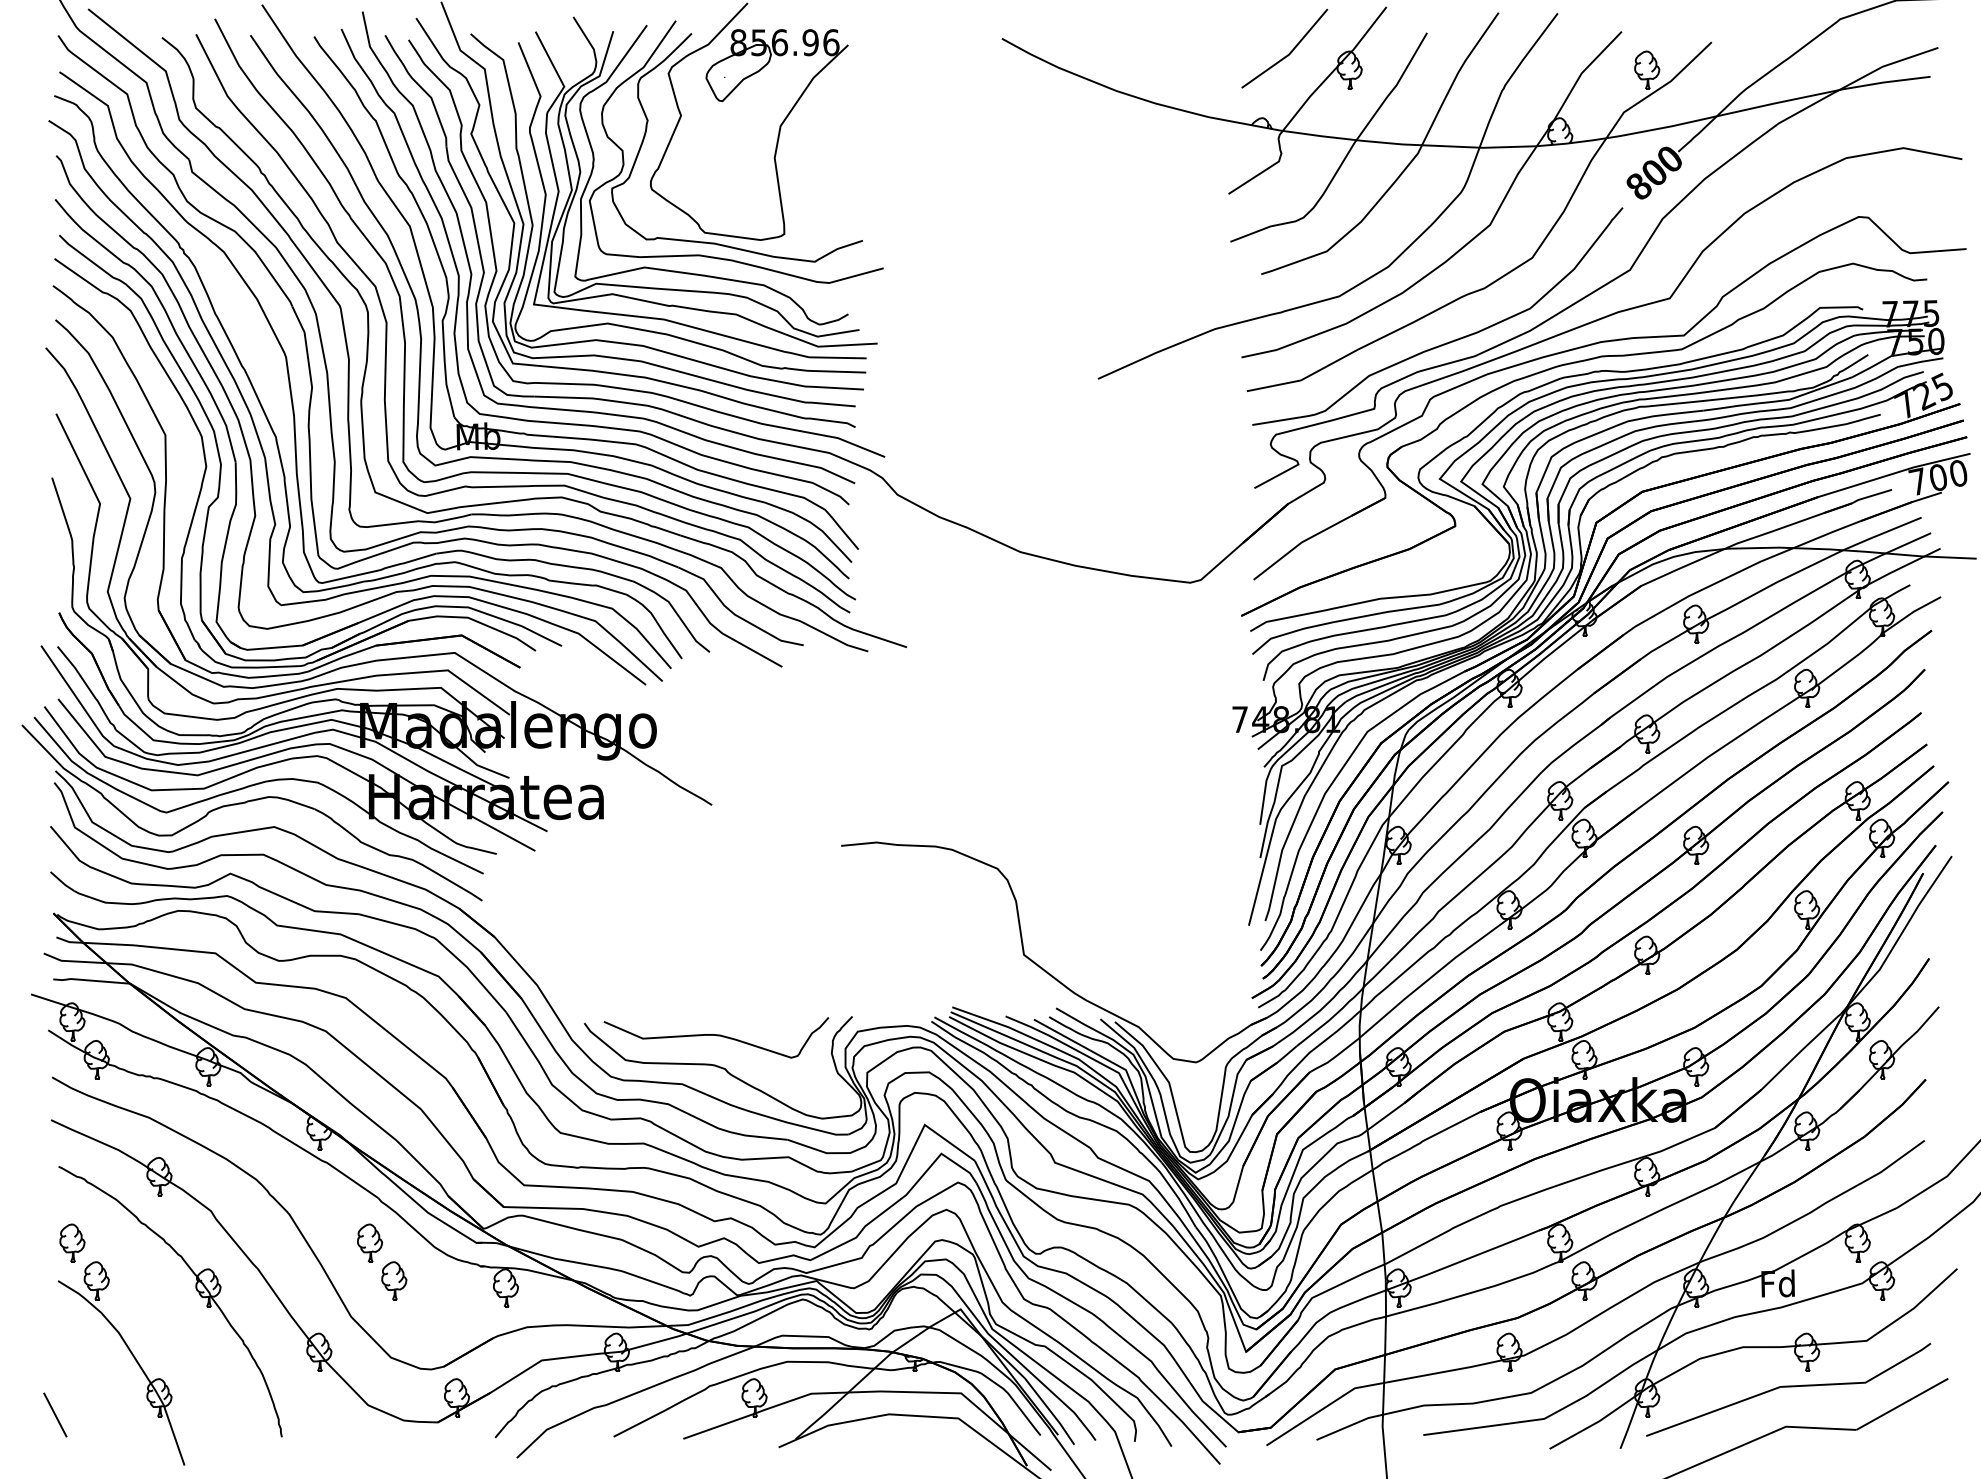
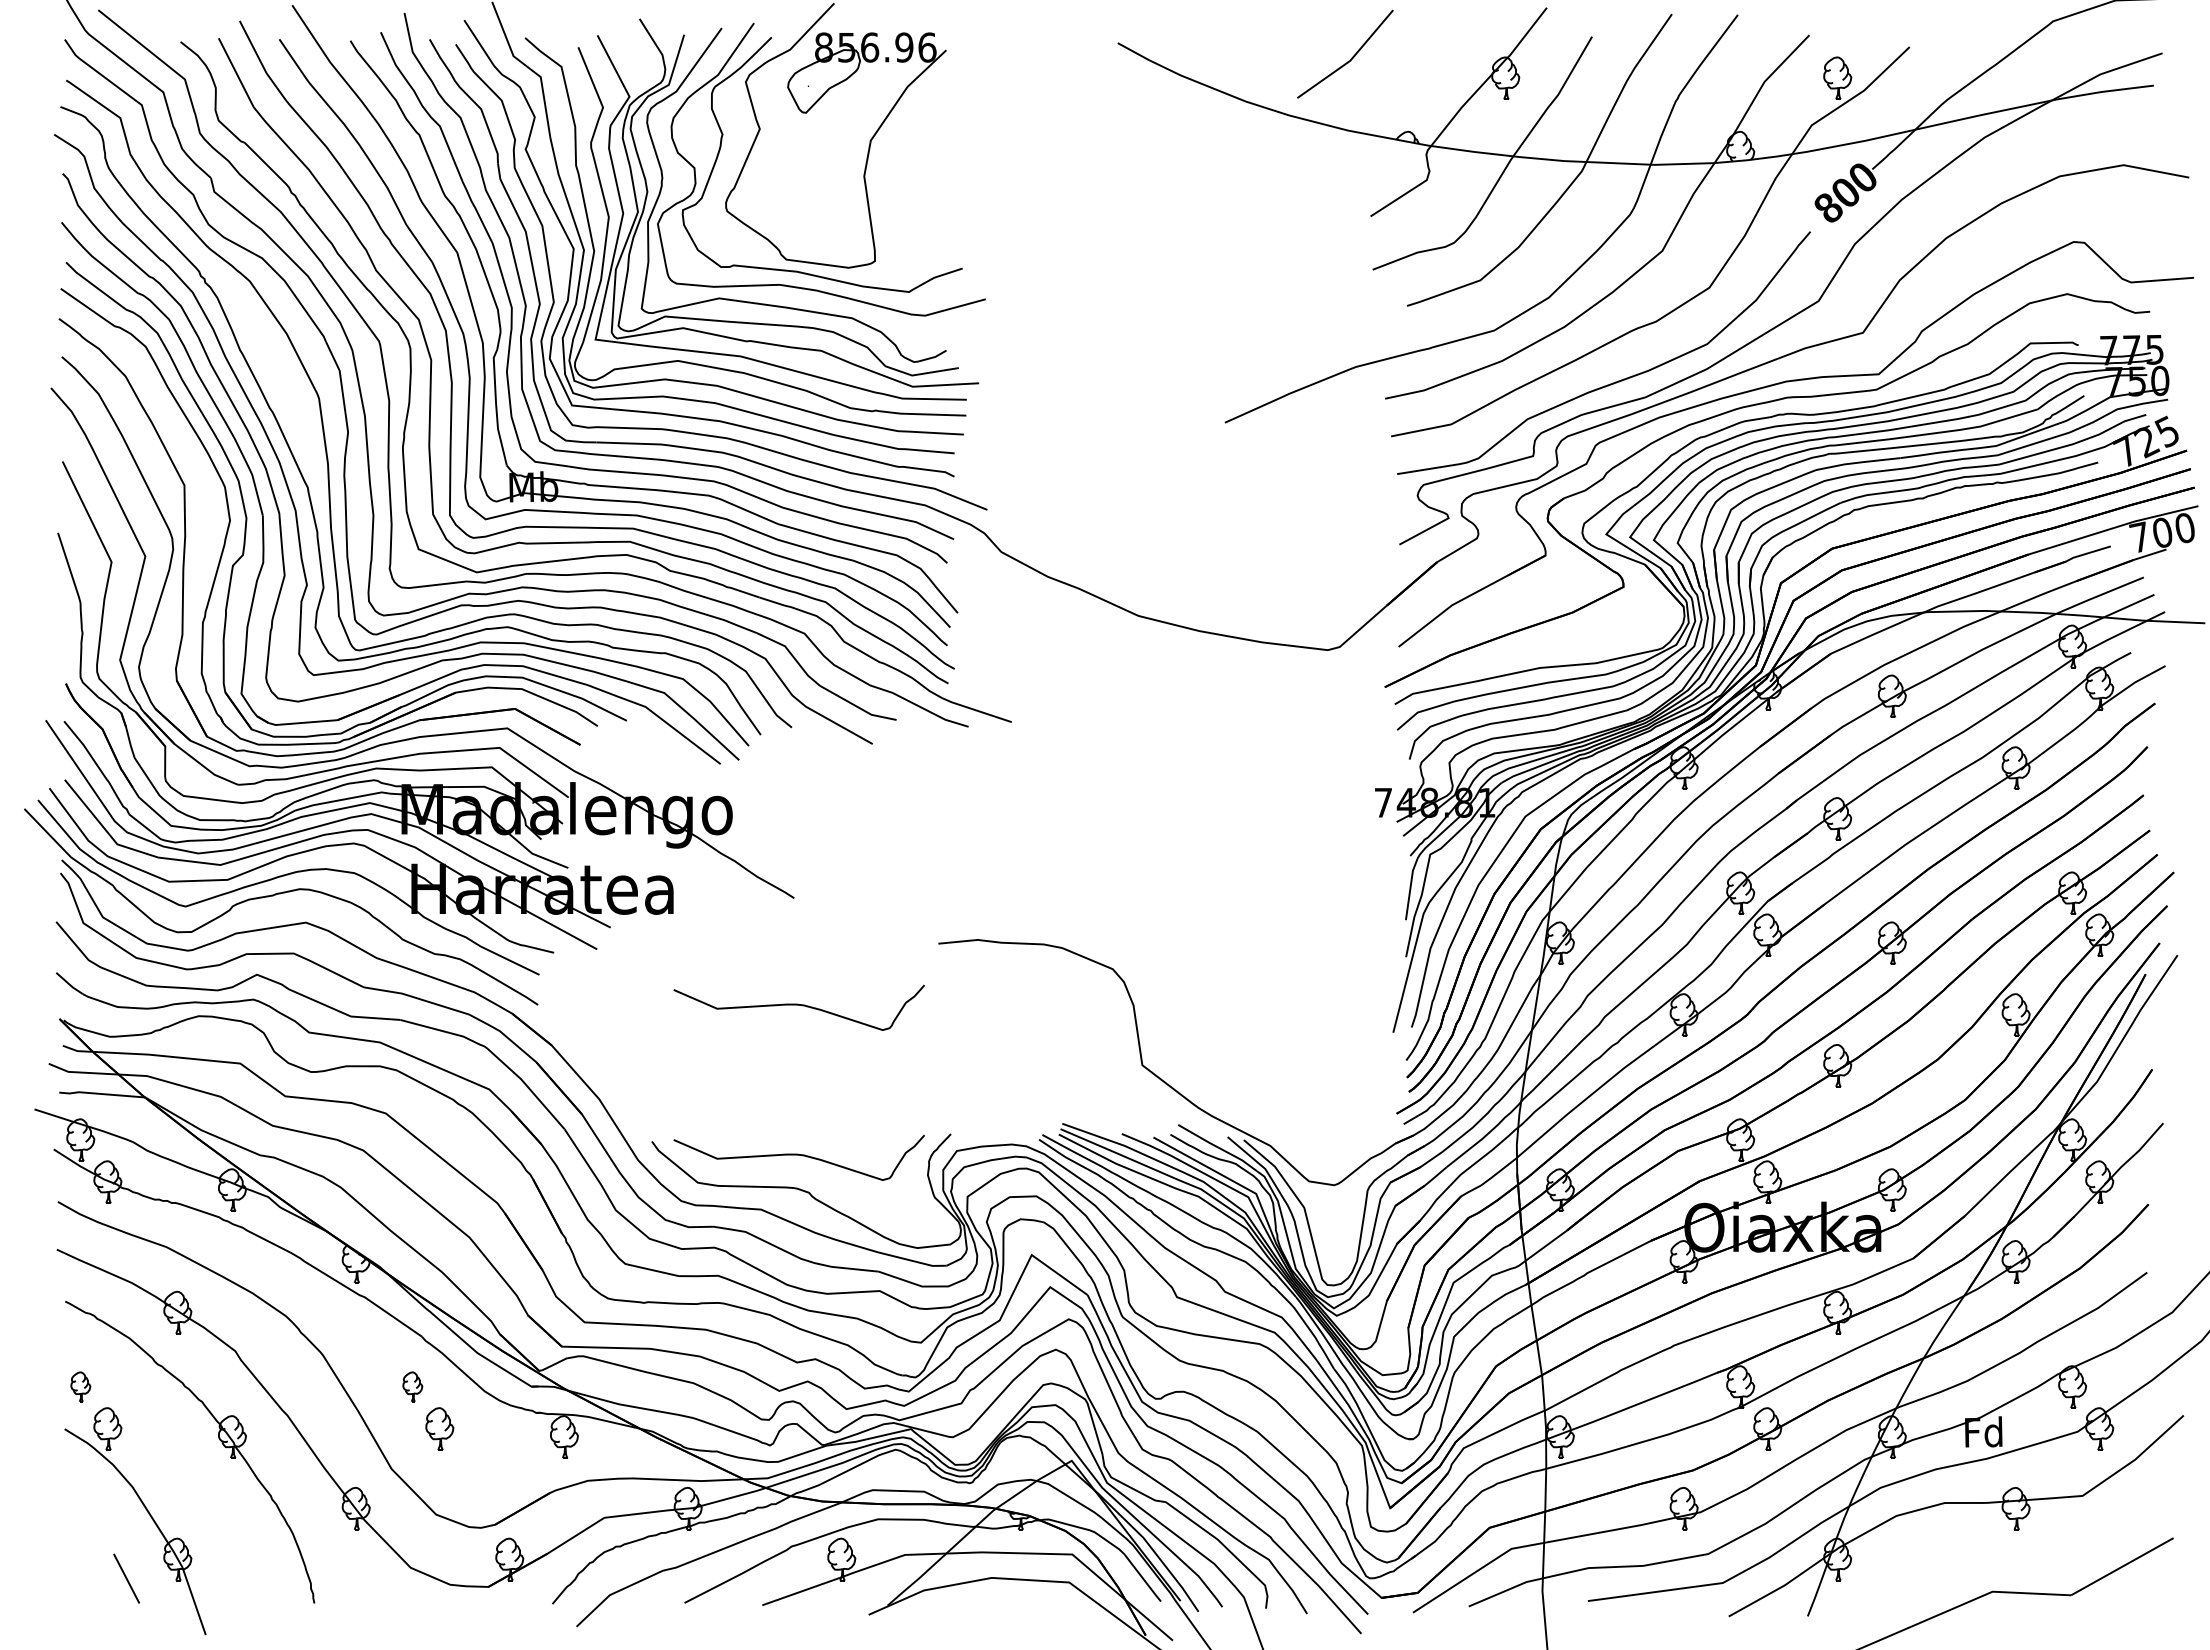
line: (1290, 51) -> (1351, 57), moved
curve: (715, 901) -> (798, 1005), added
part: (72, 1242) -> (80, 1386), size x0.7
part: (369, 1242) -> (412, 1386), size x0.7
line: (1788, 1387) -> (1995, 1547), removed
line: (55, 1414) -> (126, 1578), moved

